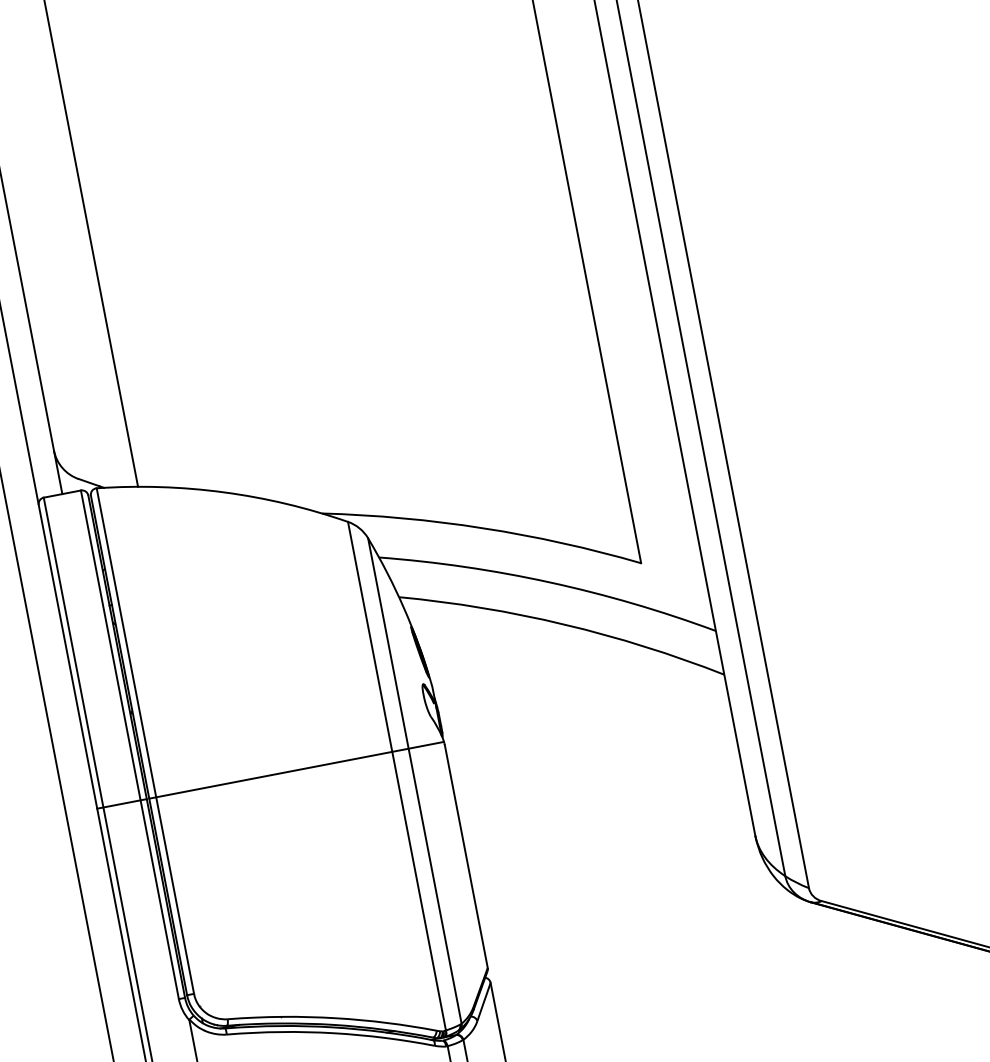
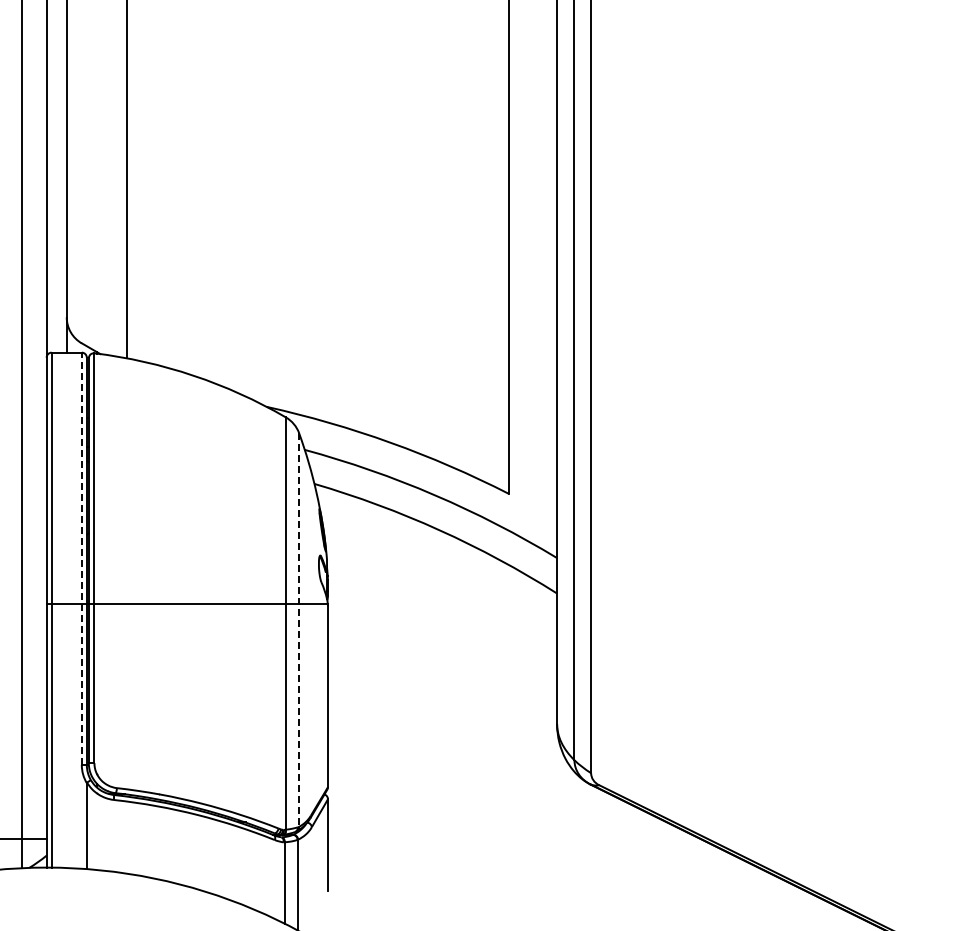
line: (129, 744) -> (81, 558), solid -> dashed
line: (415, 781) -> (299, 630), solid -> dashed

